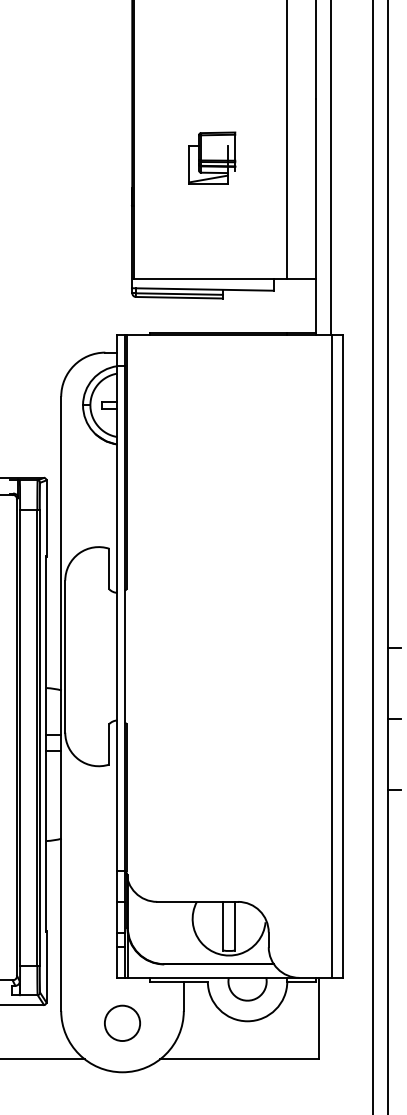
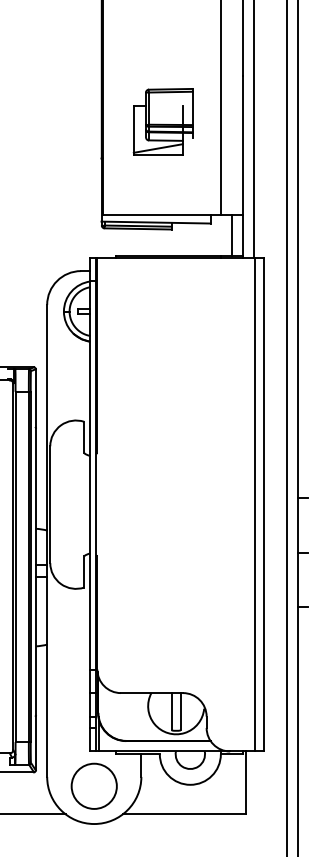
part: (212, 157) -> (163, 121), size x1.67
line: (301, 306) -> (231, 235), added
circle: (122, 1023) -> (94, 786), size x1.67

